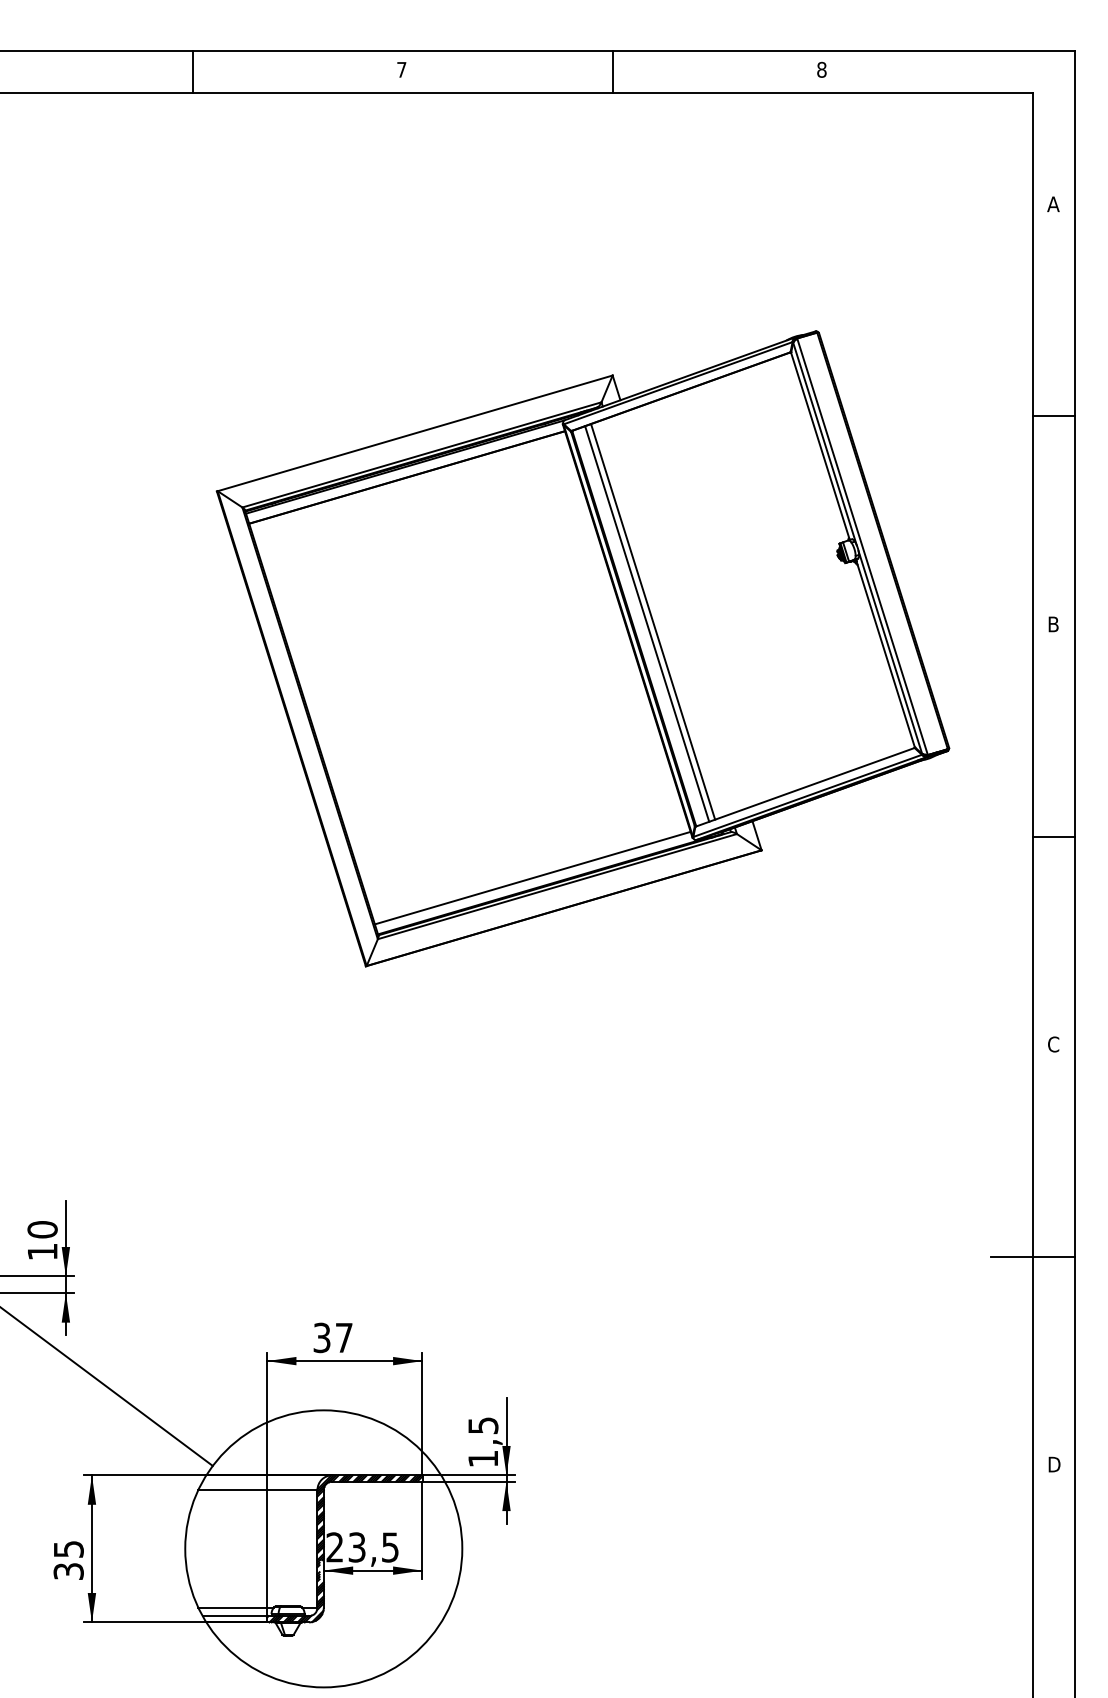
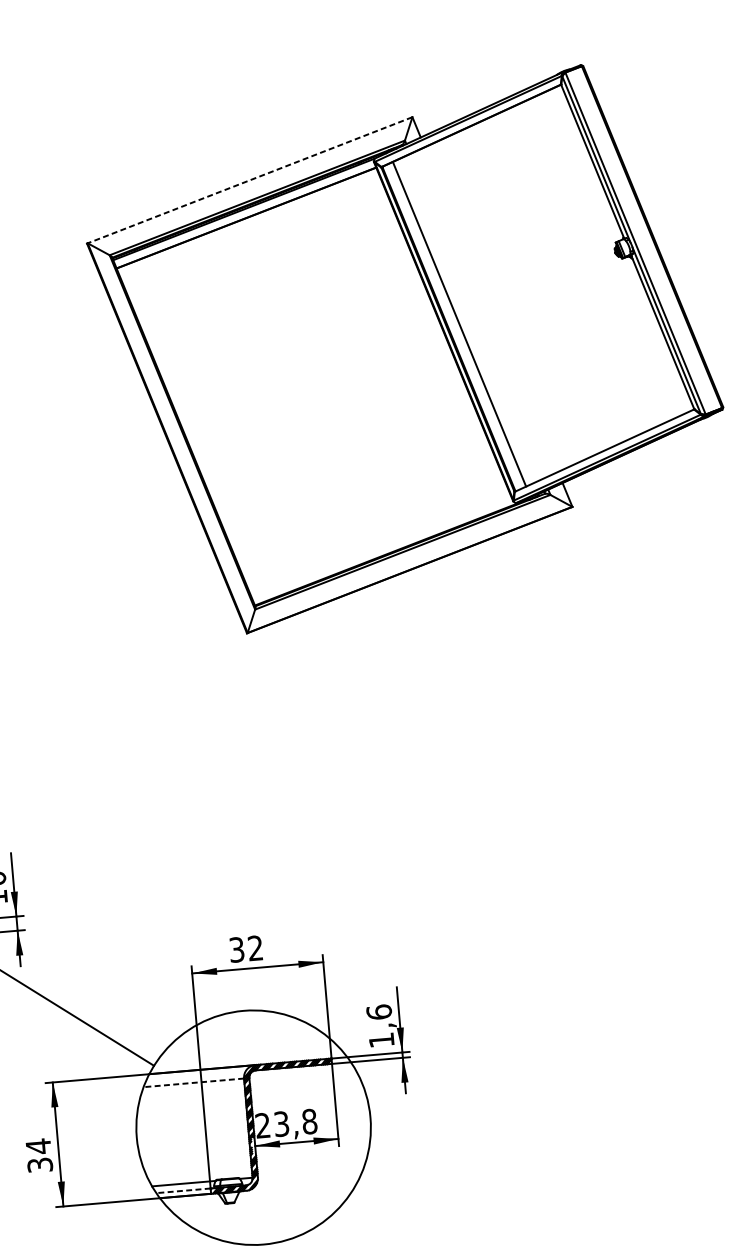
line: (415, 433) -> (250, 180), solid -> dashed
line: (653, 621) -> (464, 321), removed
line: (532, 877) -> (381, 546), removed
text: (343, 1337) -> (254, 948), 37 -> 32
text: (483, 1425) -> (379, 1012), 1,5 -> 1,6
line: (257, 1490) -> (193, 1083), solid -> dashed
text: (390, 1547) -> (309, 1121), 23,5 -> 23,8
text: (68, 1549) -> (38, 1146), 35 -> 34
line: (234, 1616) -> (183, 1191), solid -> dashed

